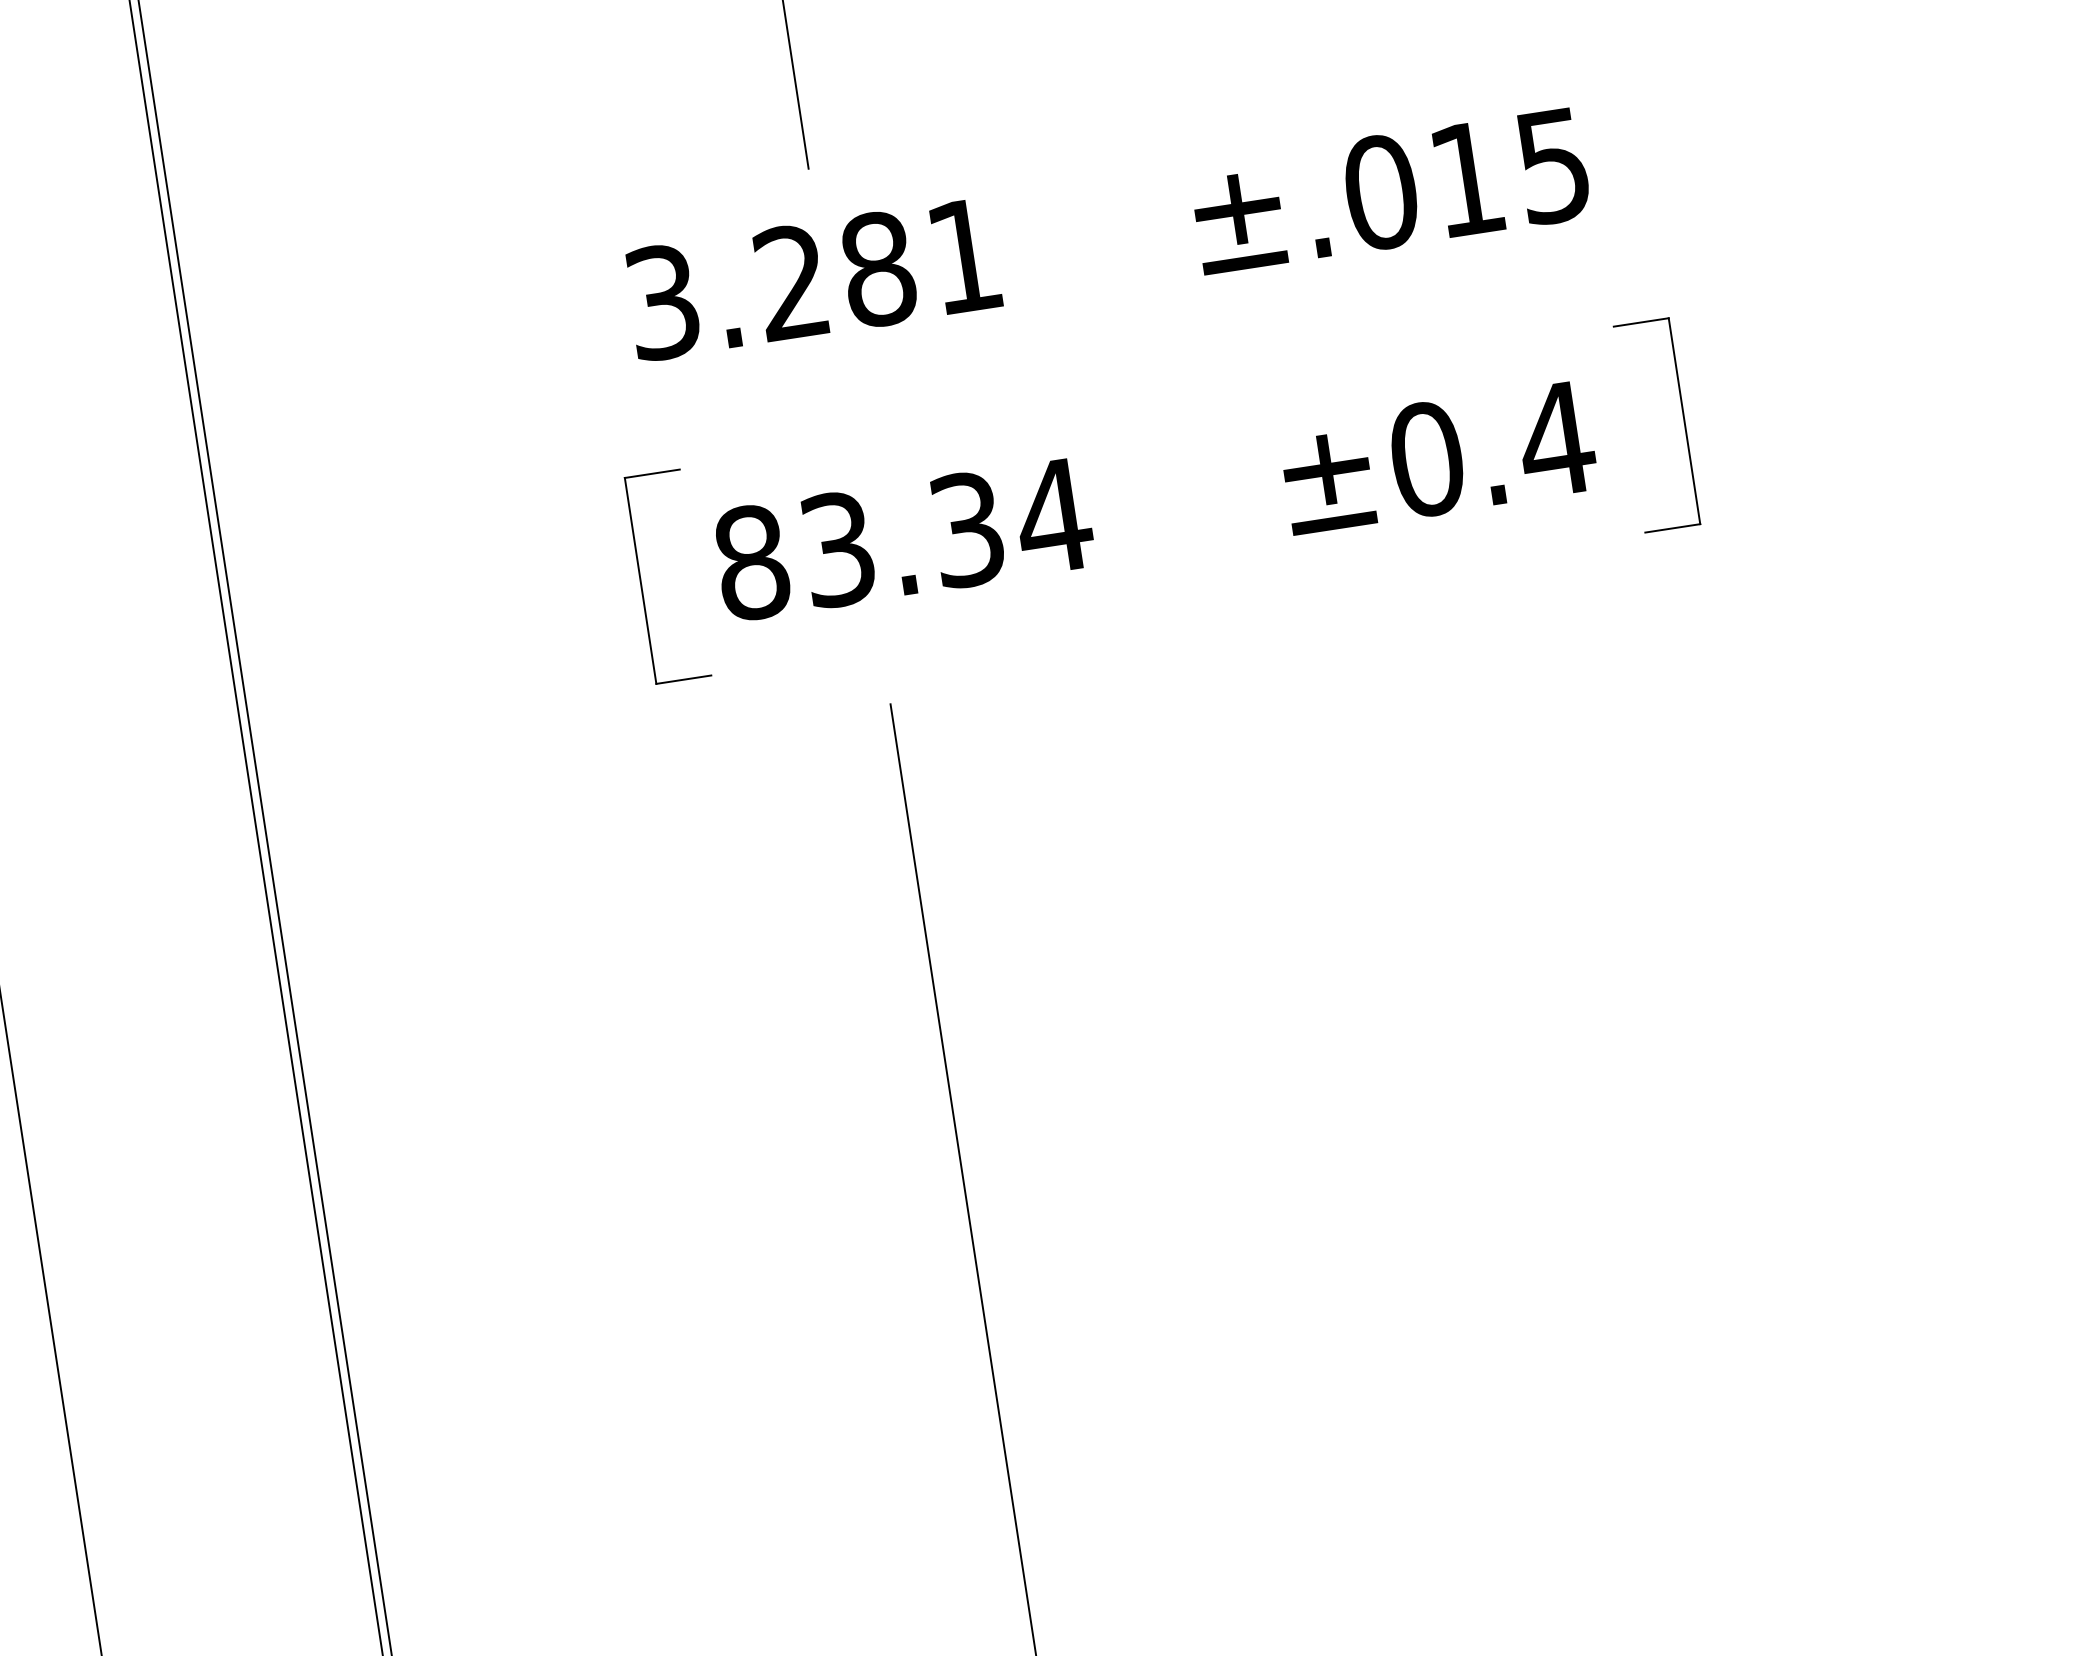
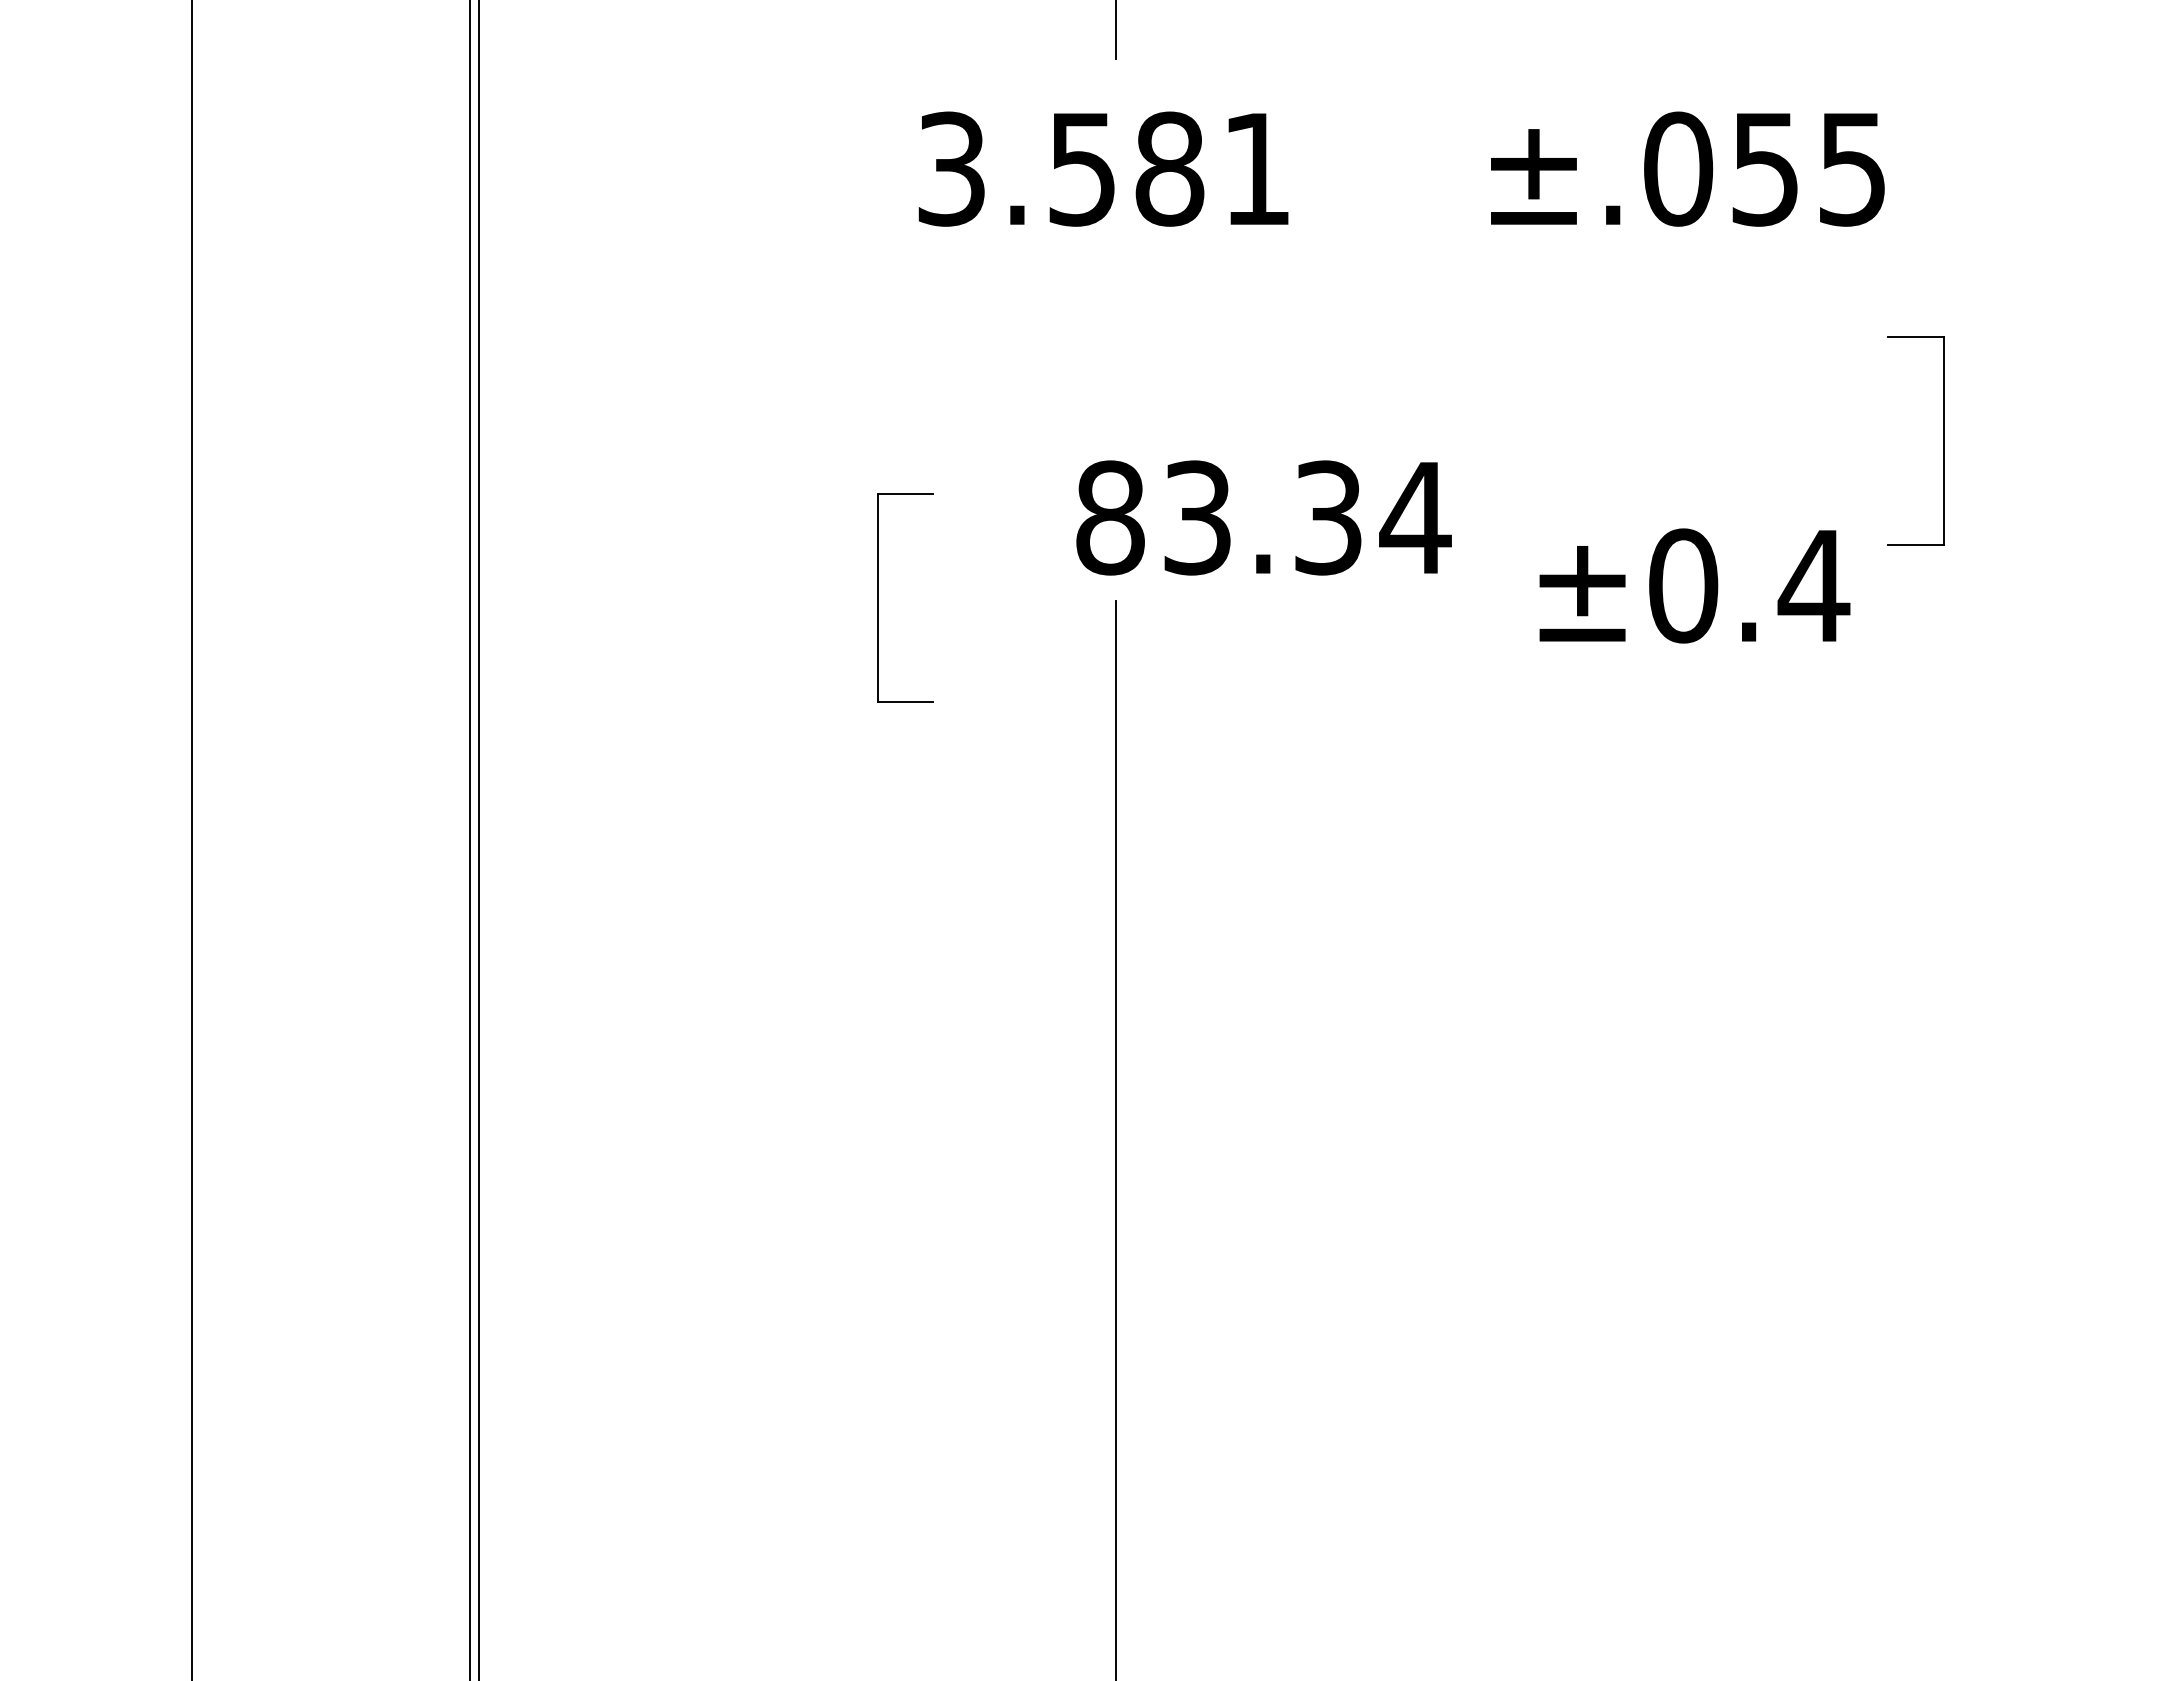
text: (1466, 179) -> (1764, 169), ±.015 -> ±.055
text: (791, 282) -> (1081, 168), 3.281 -> 3.581
text: (1437, 457) -> (1694, 585), moved
text: (903, 539) -> (1263, 517), moved
part: (641, 580) -> (878, 597), moved

